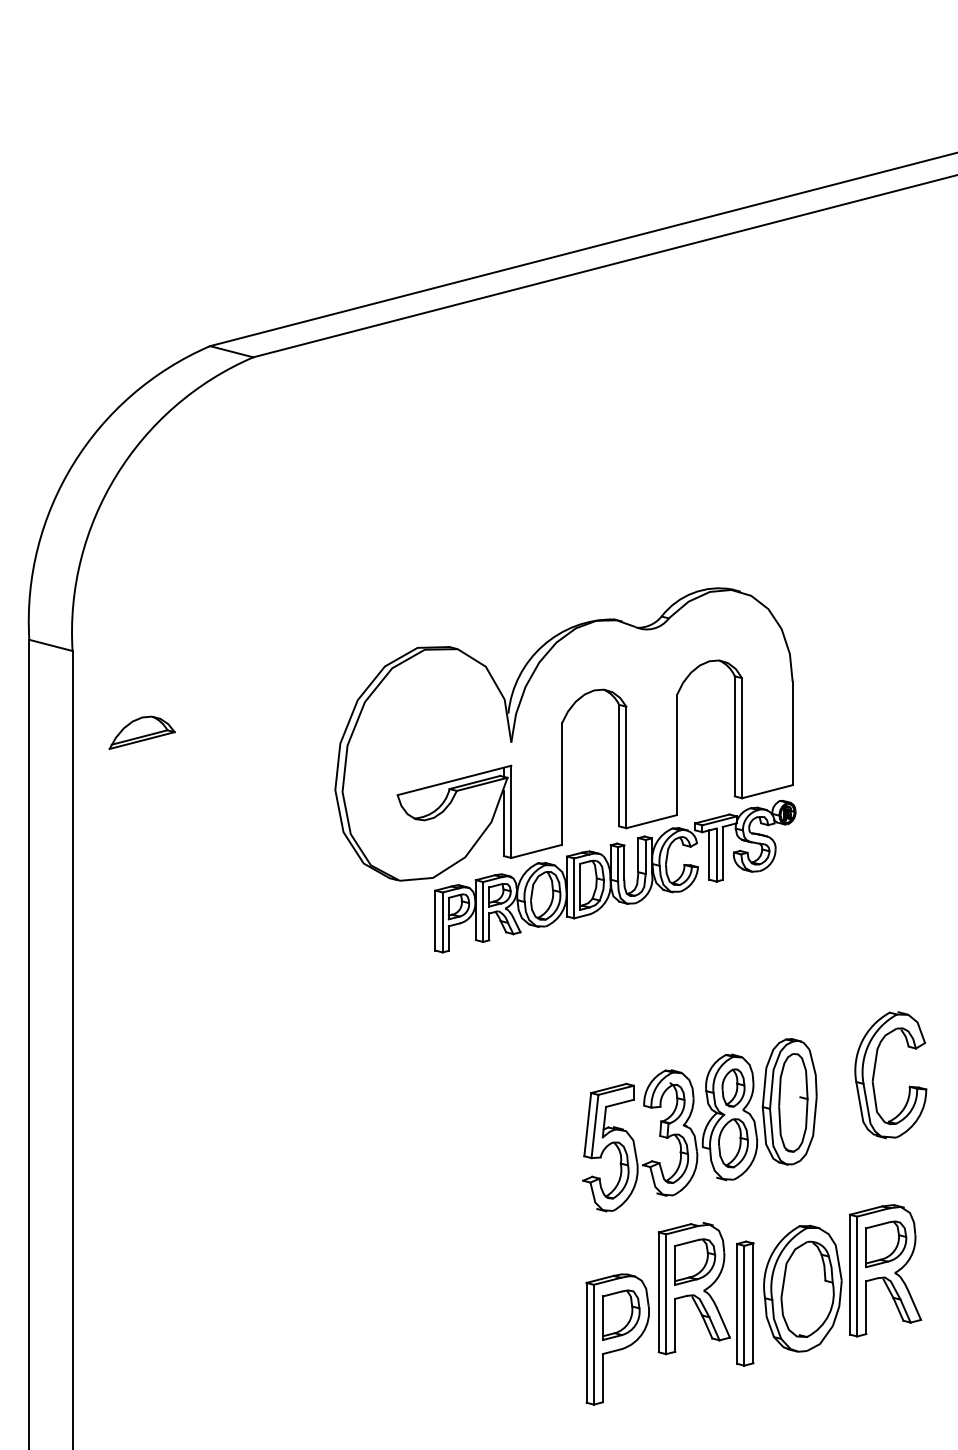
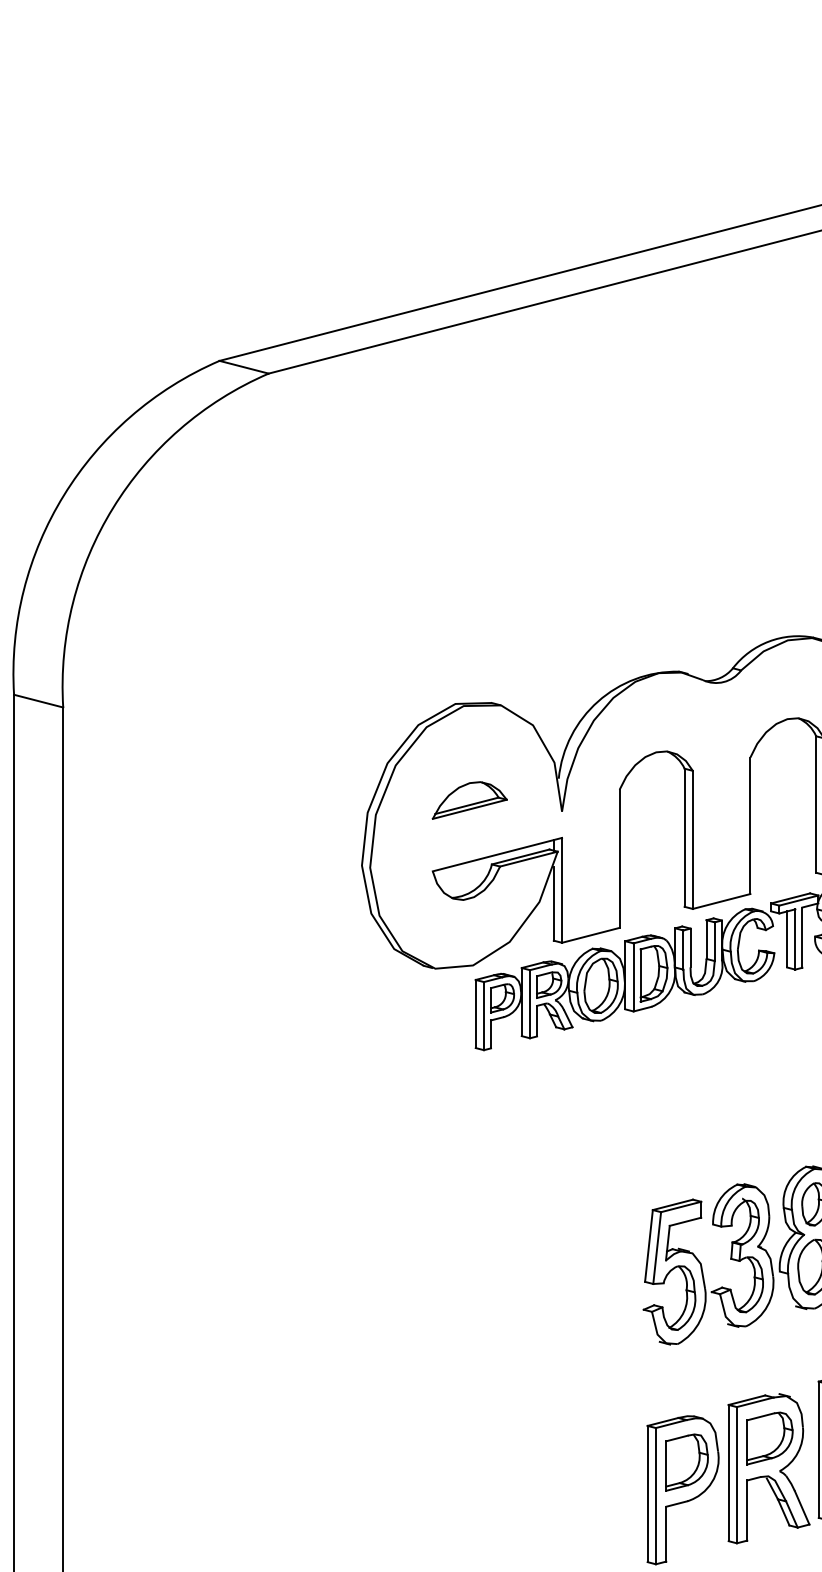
part: (141, 732) -> (469, 800), moved
part: (693, 1288) -> (768, 1468), moved

